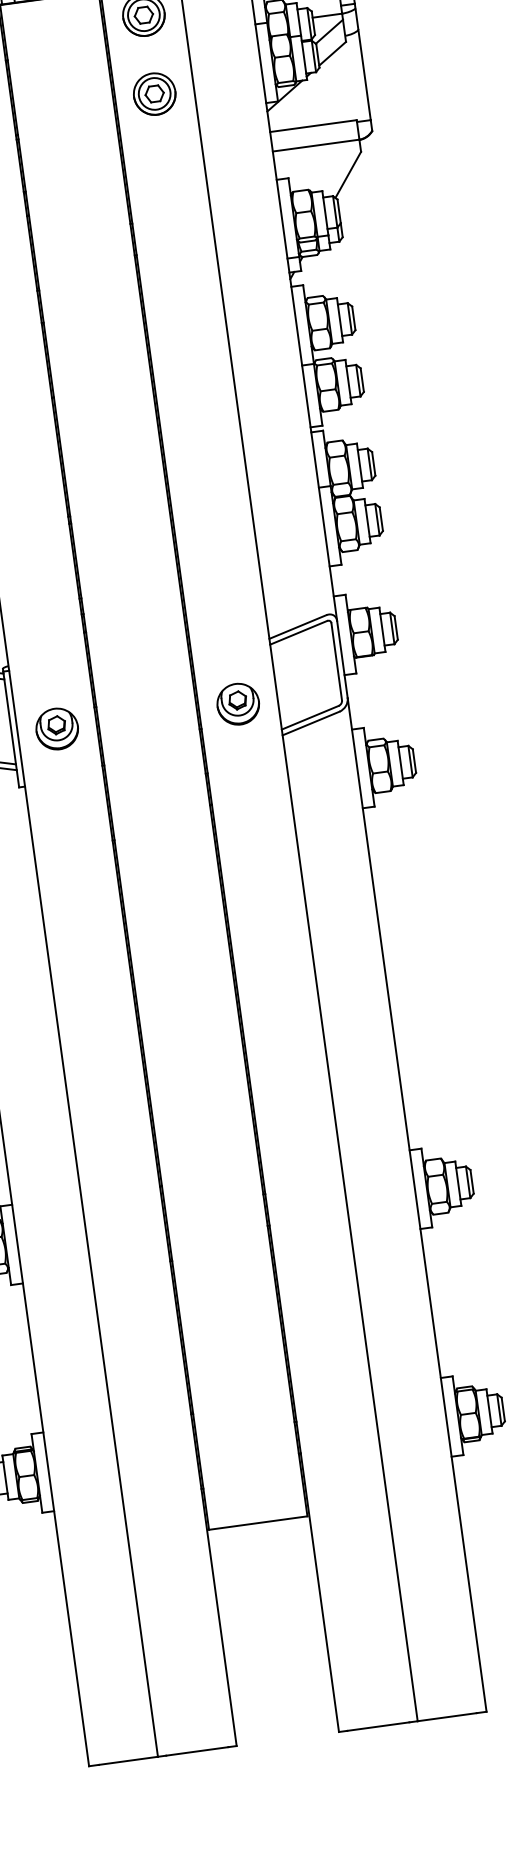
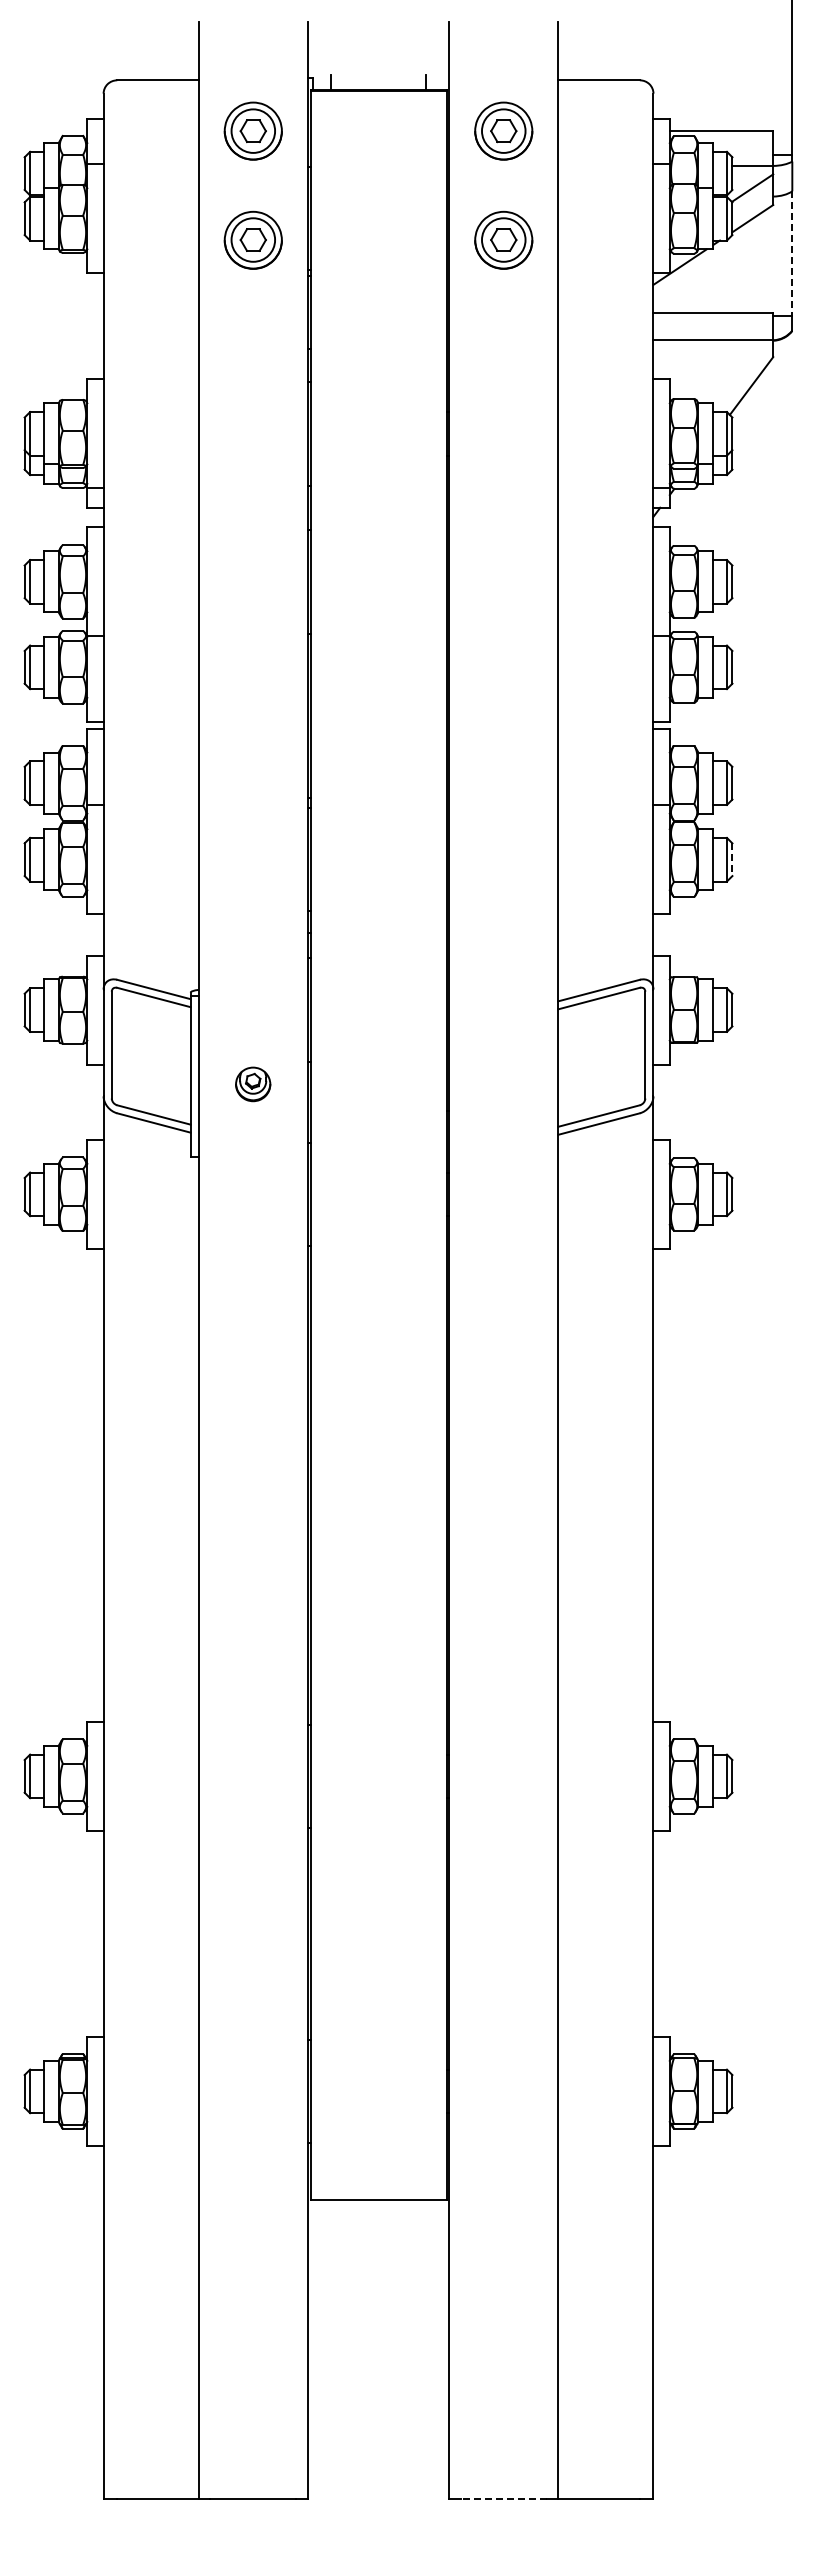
line: (364, 75) -> (792, 254), solid -> dashed
line: (381, 519) -> (732, 860), solid -> dashed
part: (238, 704) -> (503, 1084), removed
part: (56, 729) -> (252, 1084), size x0.6
line: (378, 1726) -> (503, 2498), solid -> dashed

